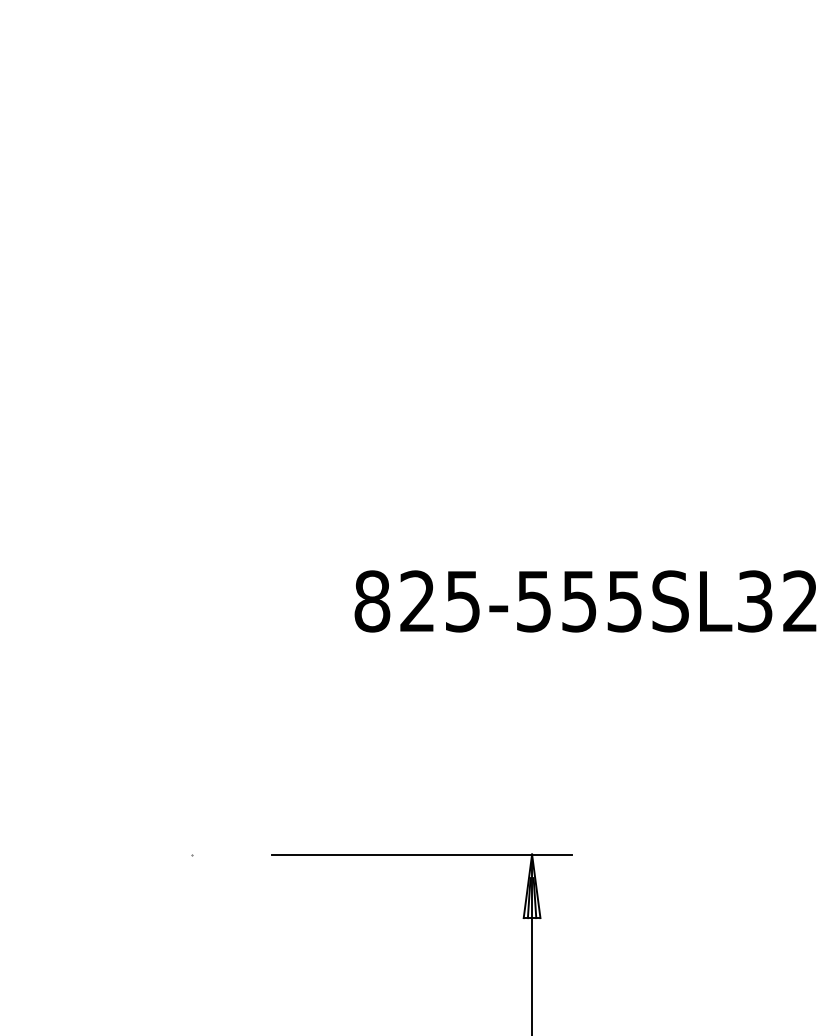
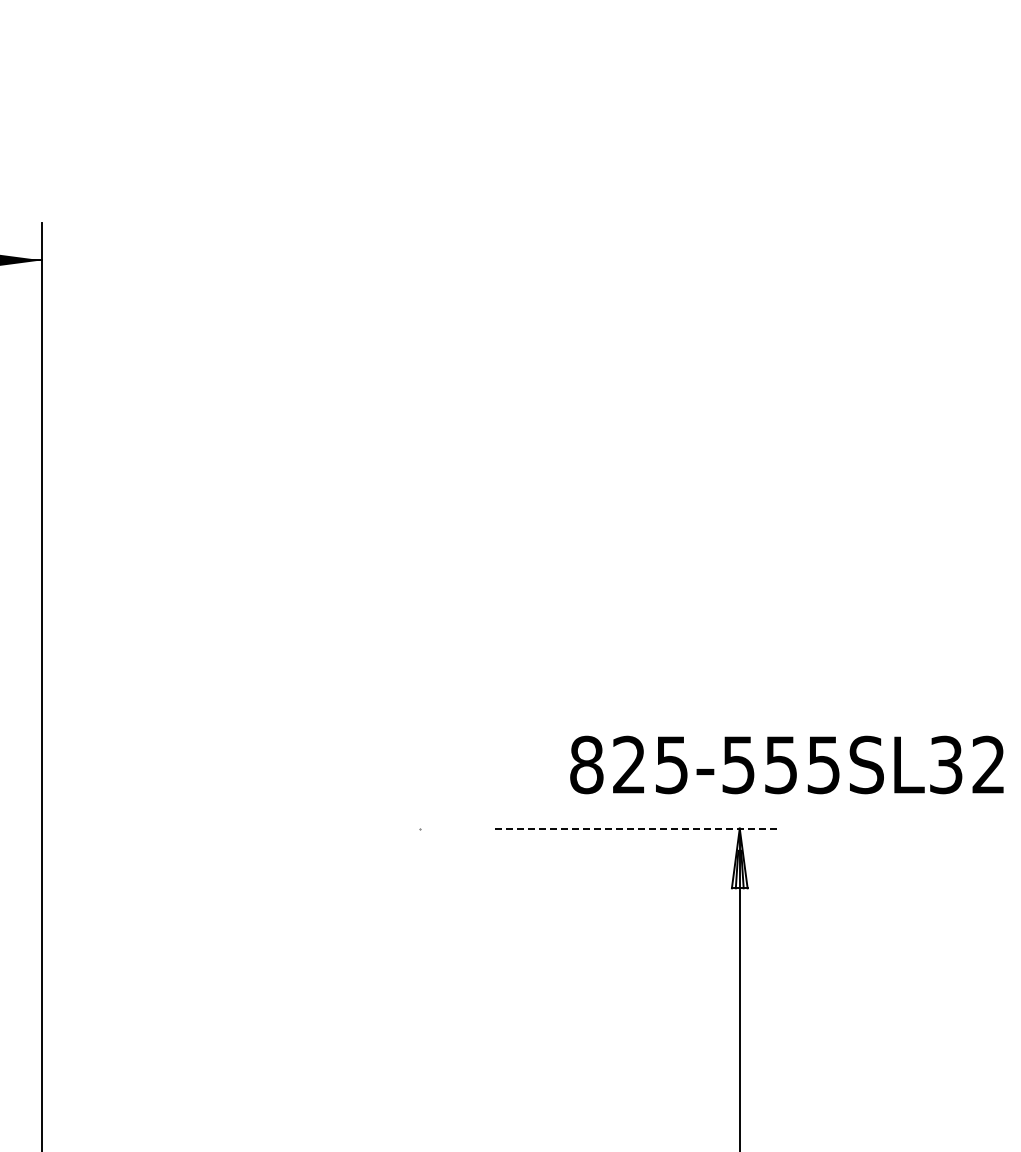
text: (585, 600) -> (786, 764), moved
line: (422, 854) -> (636, 828), solid -> dashed

